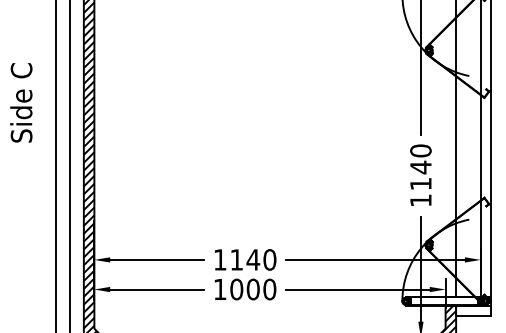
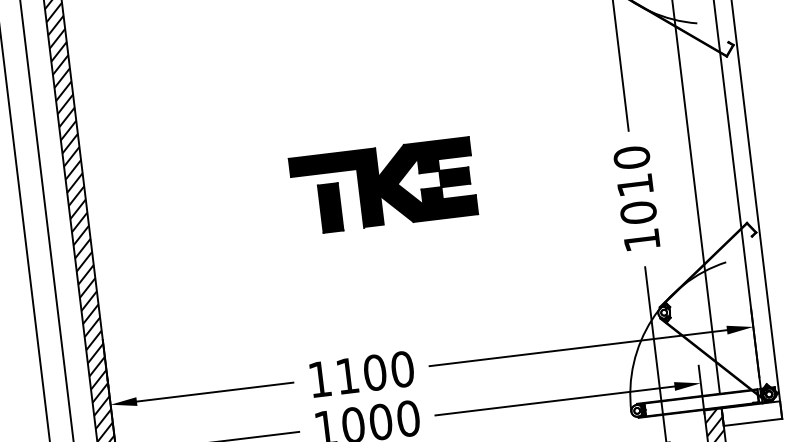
part: (271, 150) -> (383, 187), added
text: (420, 175) -> (636, 198), 1140 -> 1010
text: (253, 259) -> (375, 372), 1140 -> 1100

